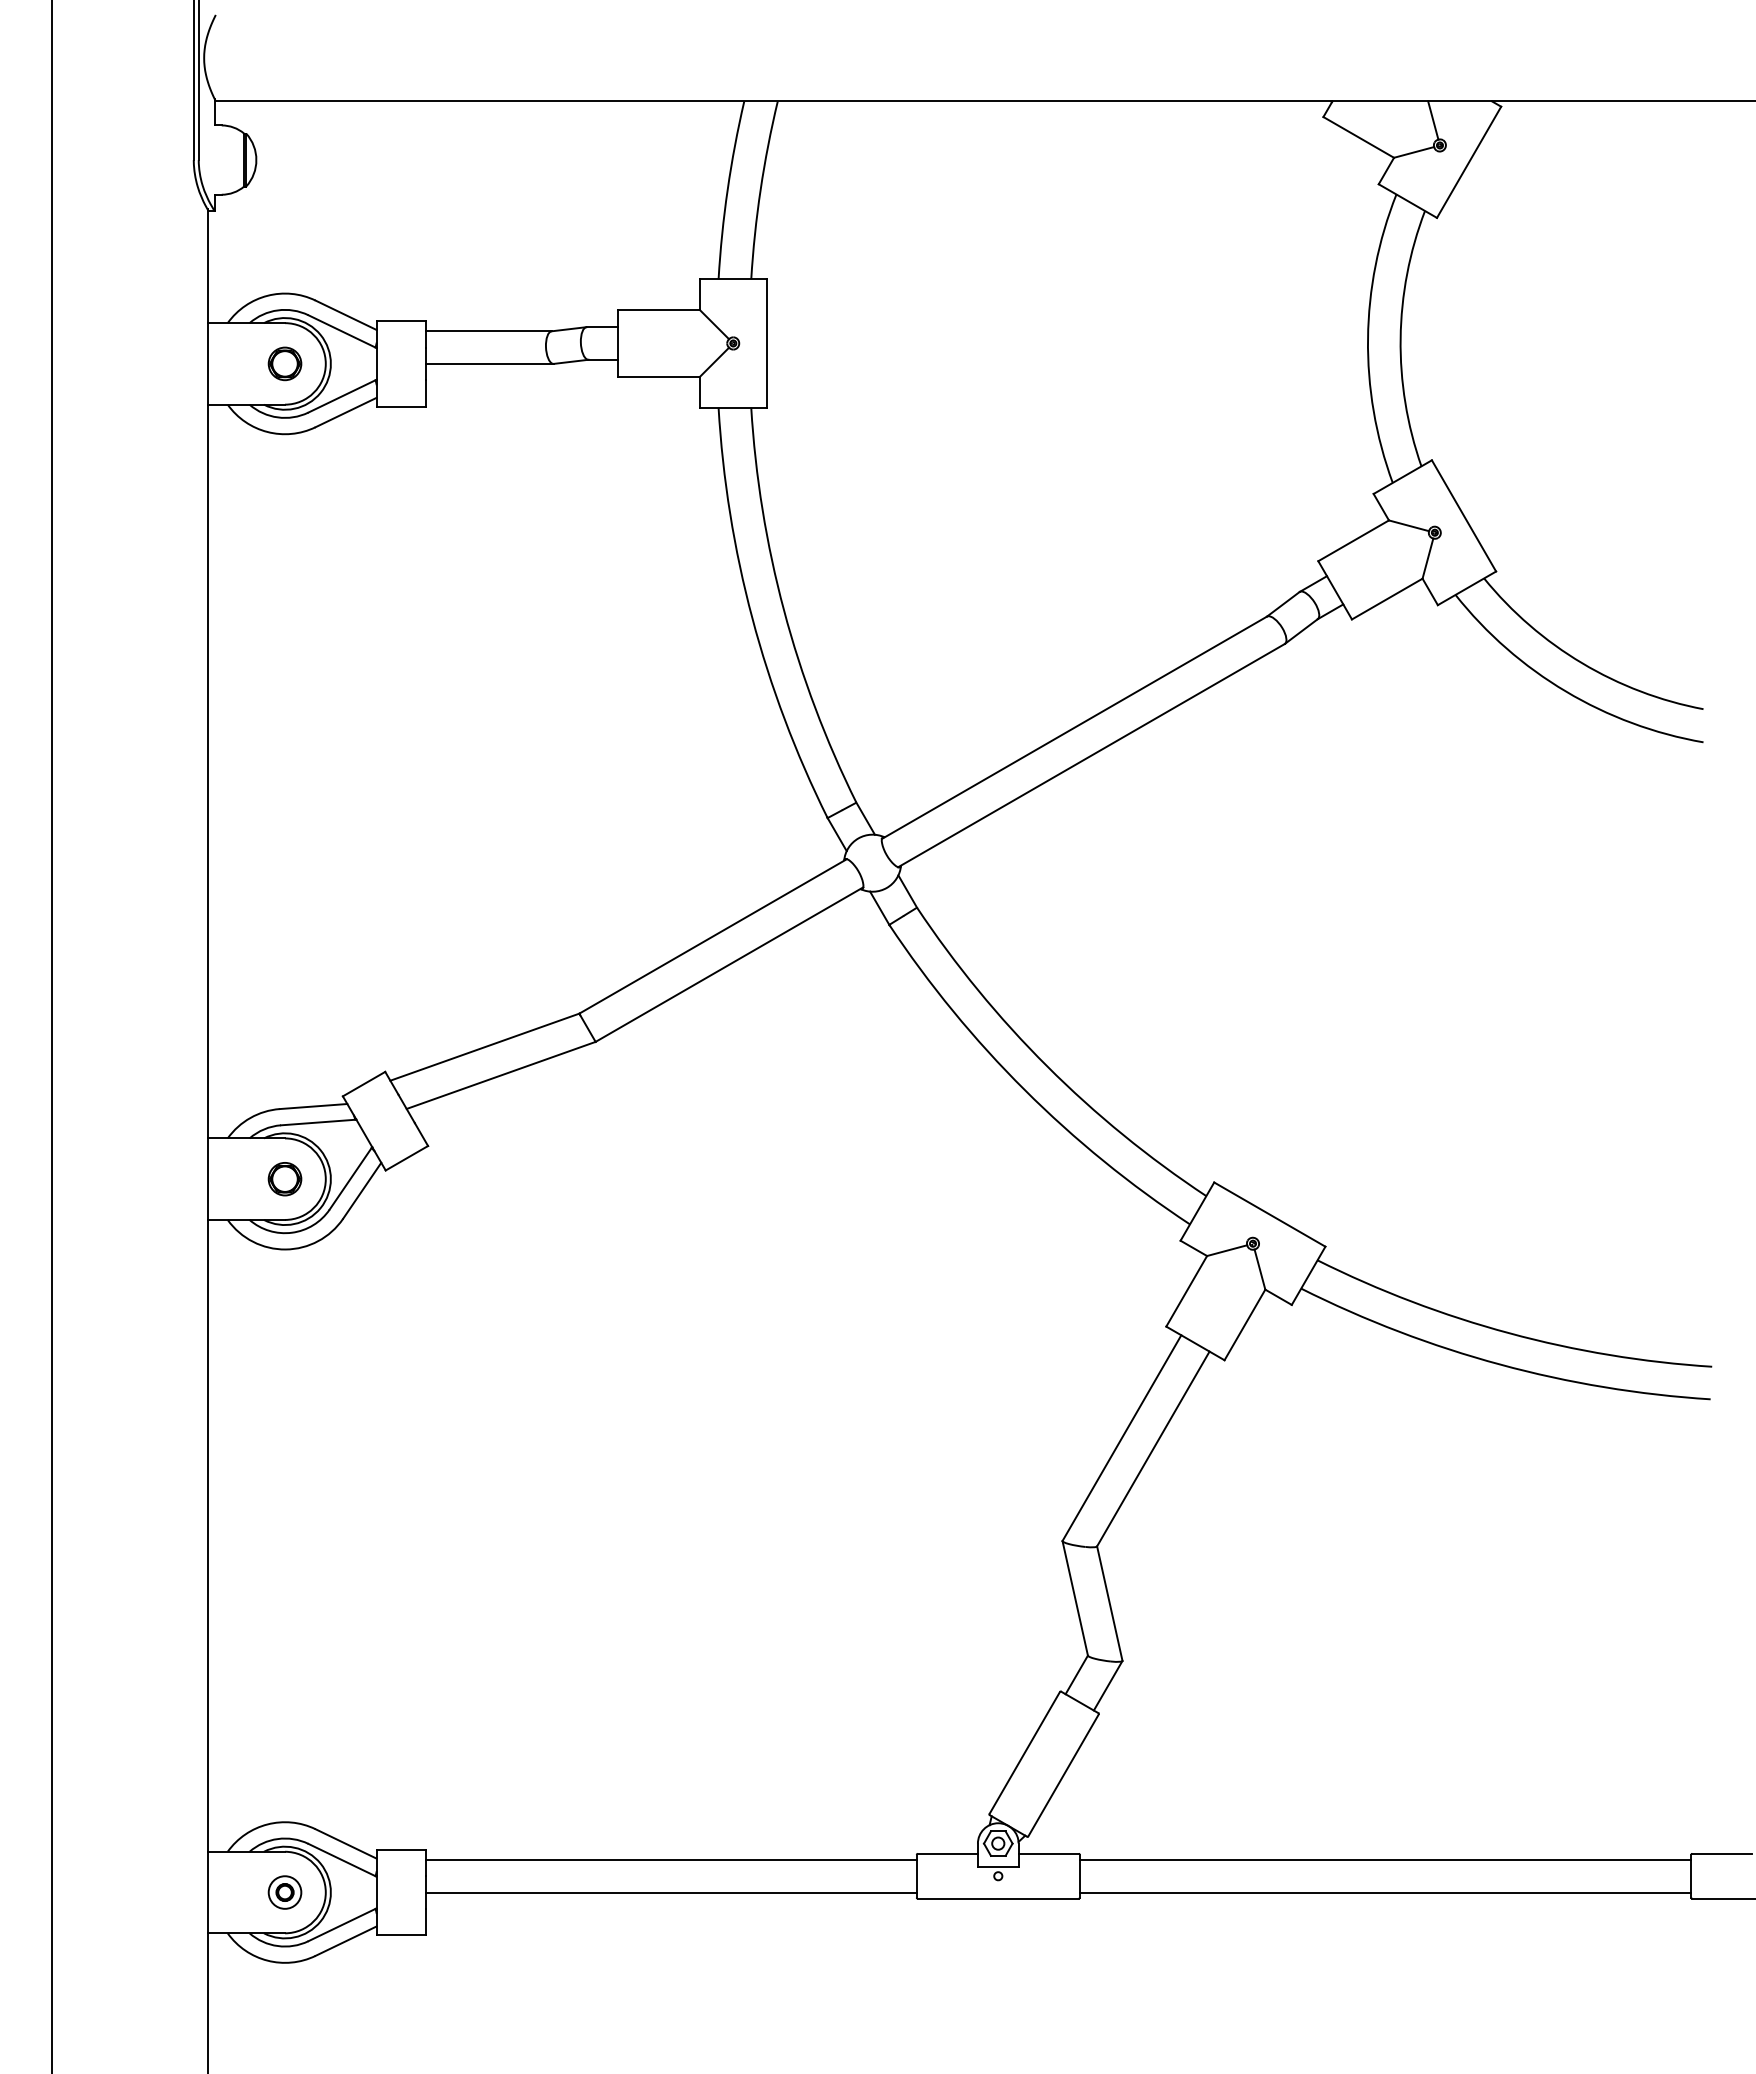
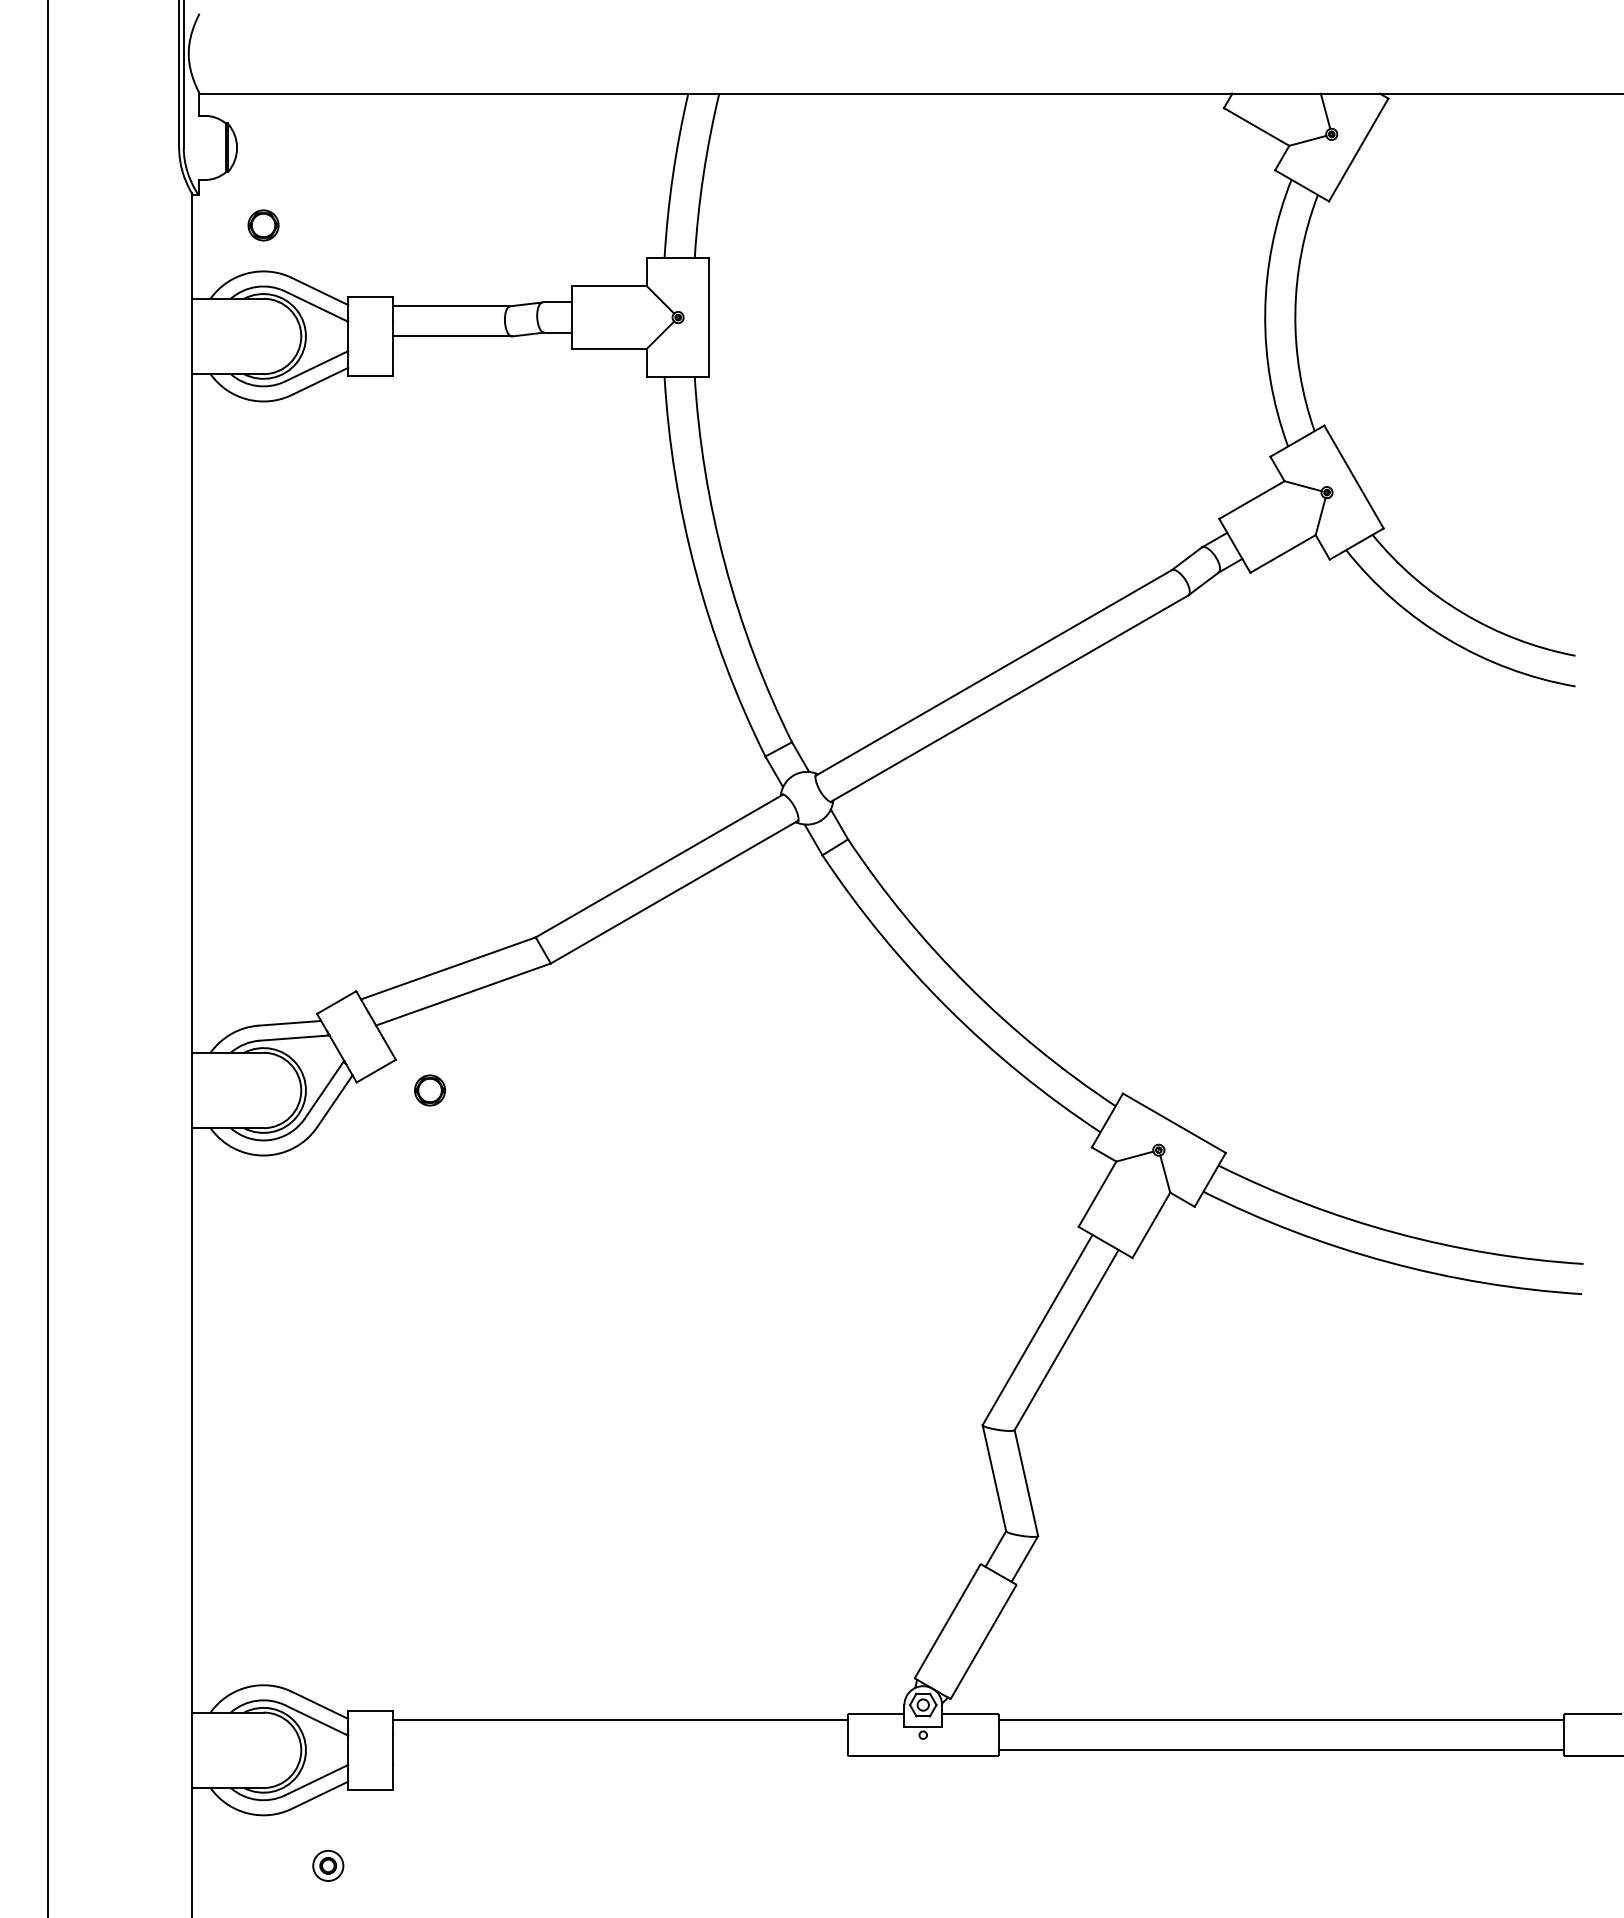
part: (284, 363) -> (263, 225), moved
part: (284, 1179) -> (429, 1090), moved
part: (284, 1892) -> (327, 1865), moved
line: (670, 1892) -> (620, 1750), removed

